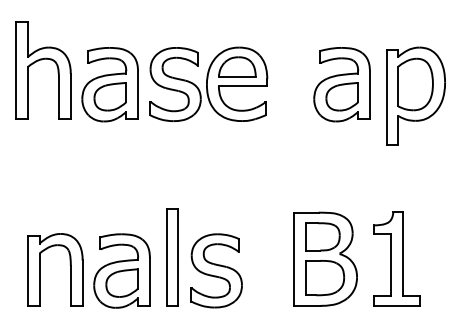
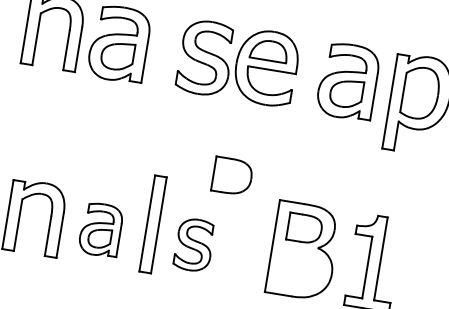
part: (208, 83) -> (238, 62), moved
part: (121, 270) -> (100, 229), size x0.7
part: (216, 270) -> (194, 244), size x0.7
part: (324, 278) -> (231, 176), moved

